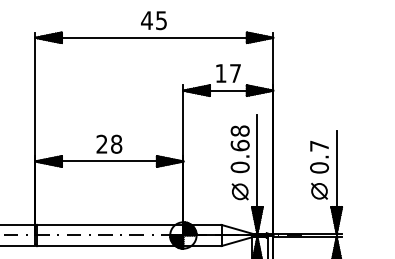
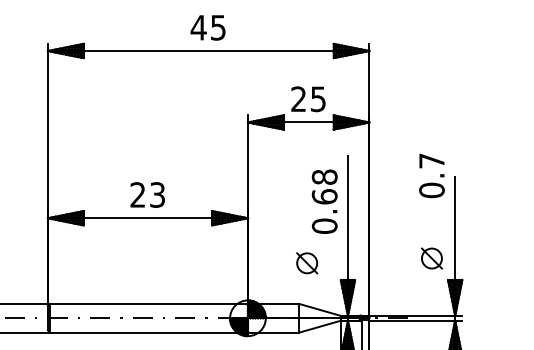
text: (227, 73) -> (307, 99), 17 -> 25
text: (116, 143) -> (157, 193), 28 -> 23
text: (319, 157) -> (431, 176), moved
part: (239, 191) -> (306, 262), moved

